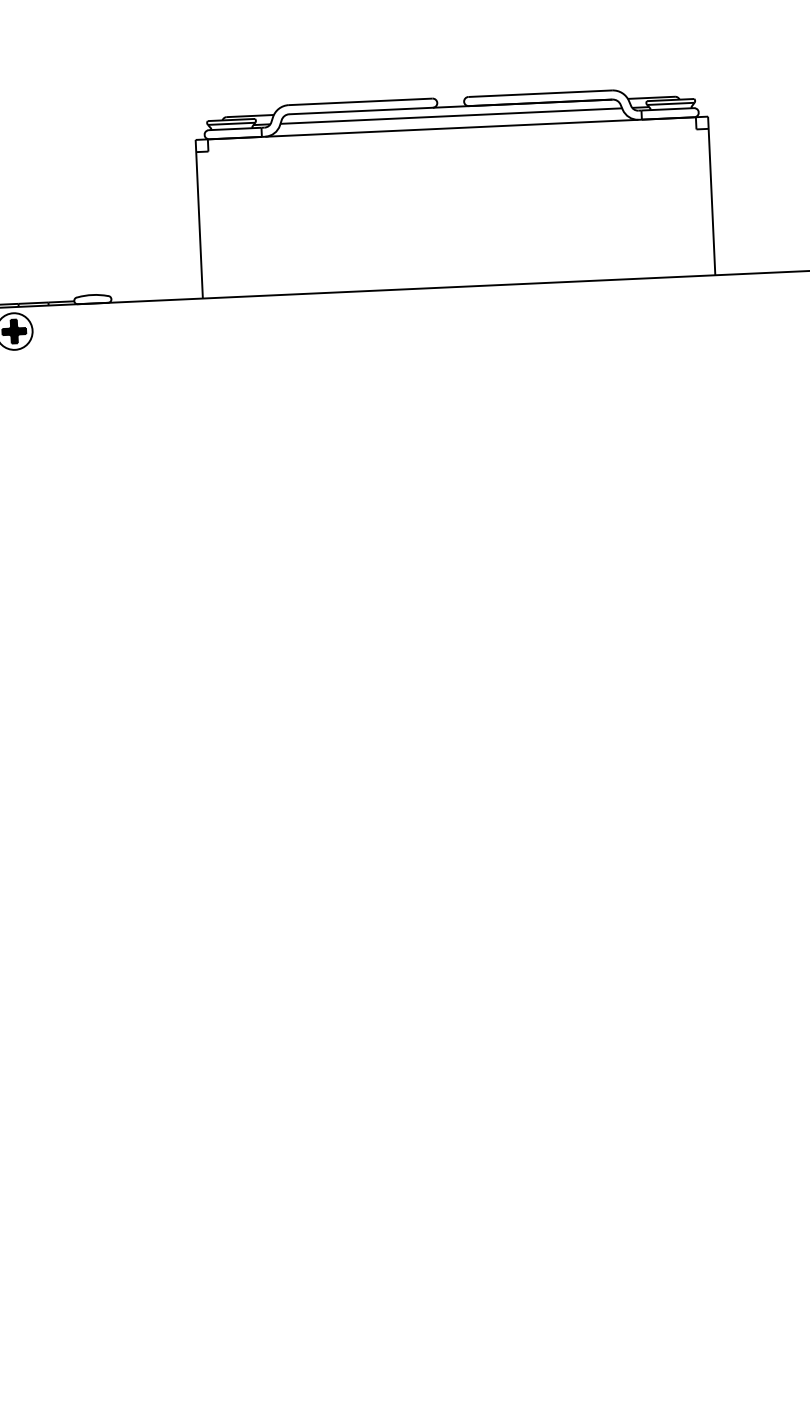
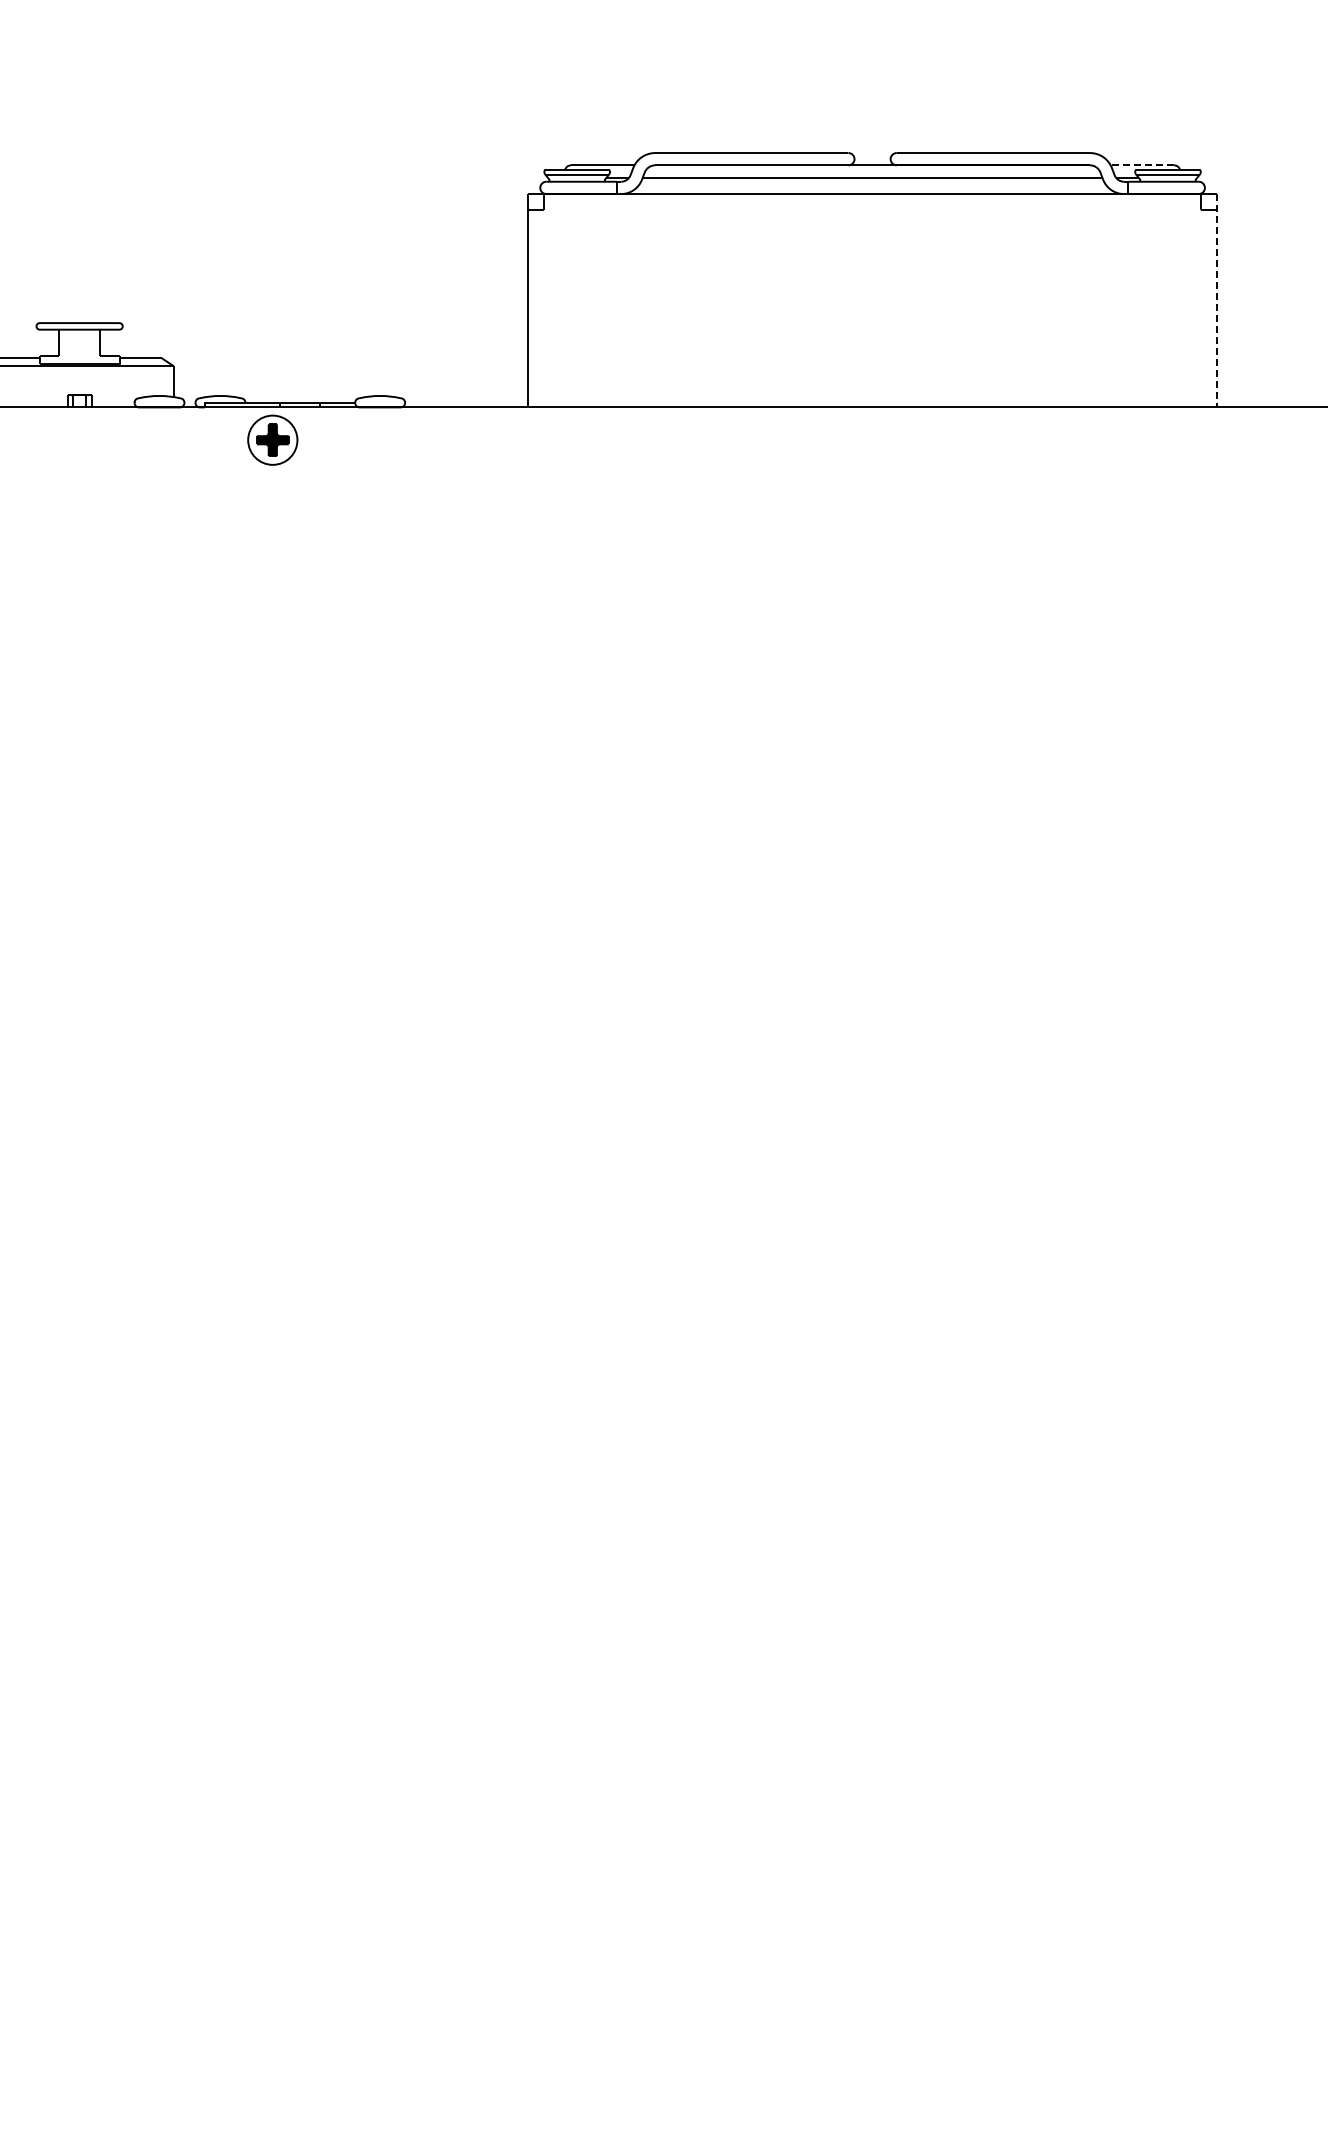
line: (651, 97) -> (1142, 165), solid -> dashed
line: (711, 195) -> (1217, 300), solid -> dashed

